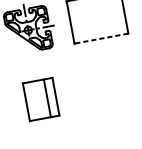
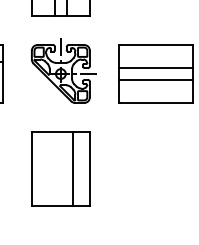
line: (96, 13) -> (155, 68), added
line: (97, 21) -> (155, 79), added
line: (101, 39) -> (155, 103), dashed -> solid
part: (40, 99) -> (60, 168), size x1.43

